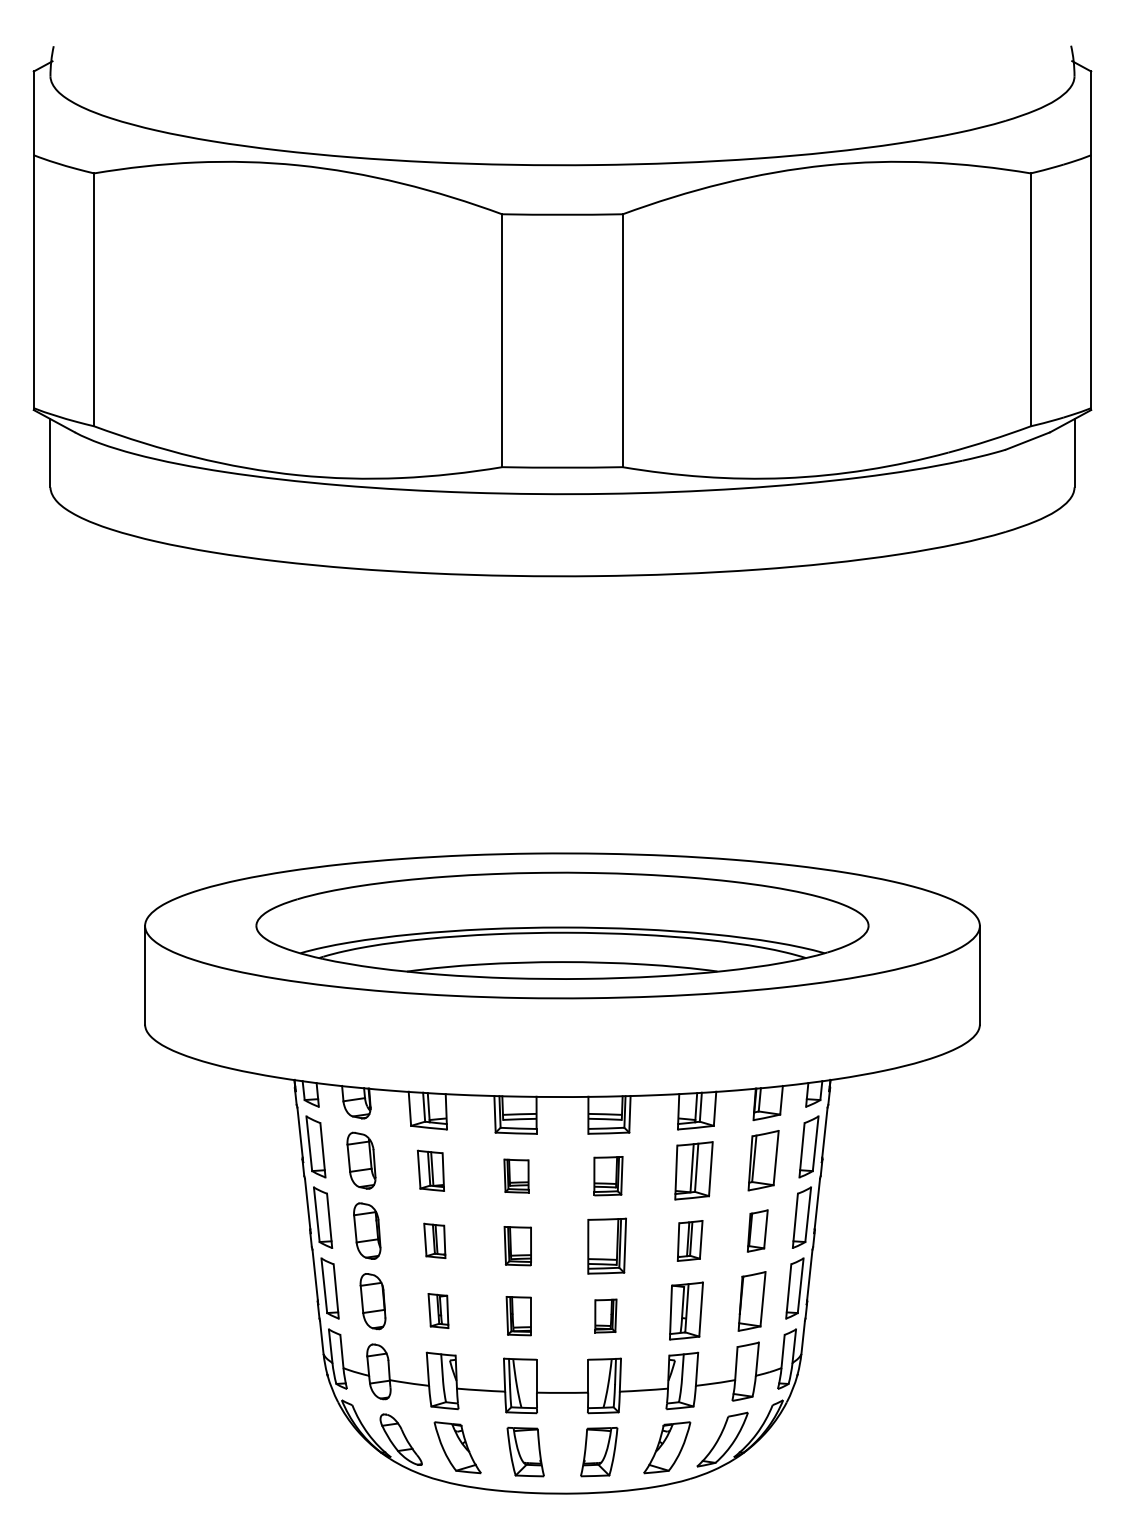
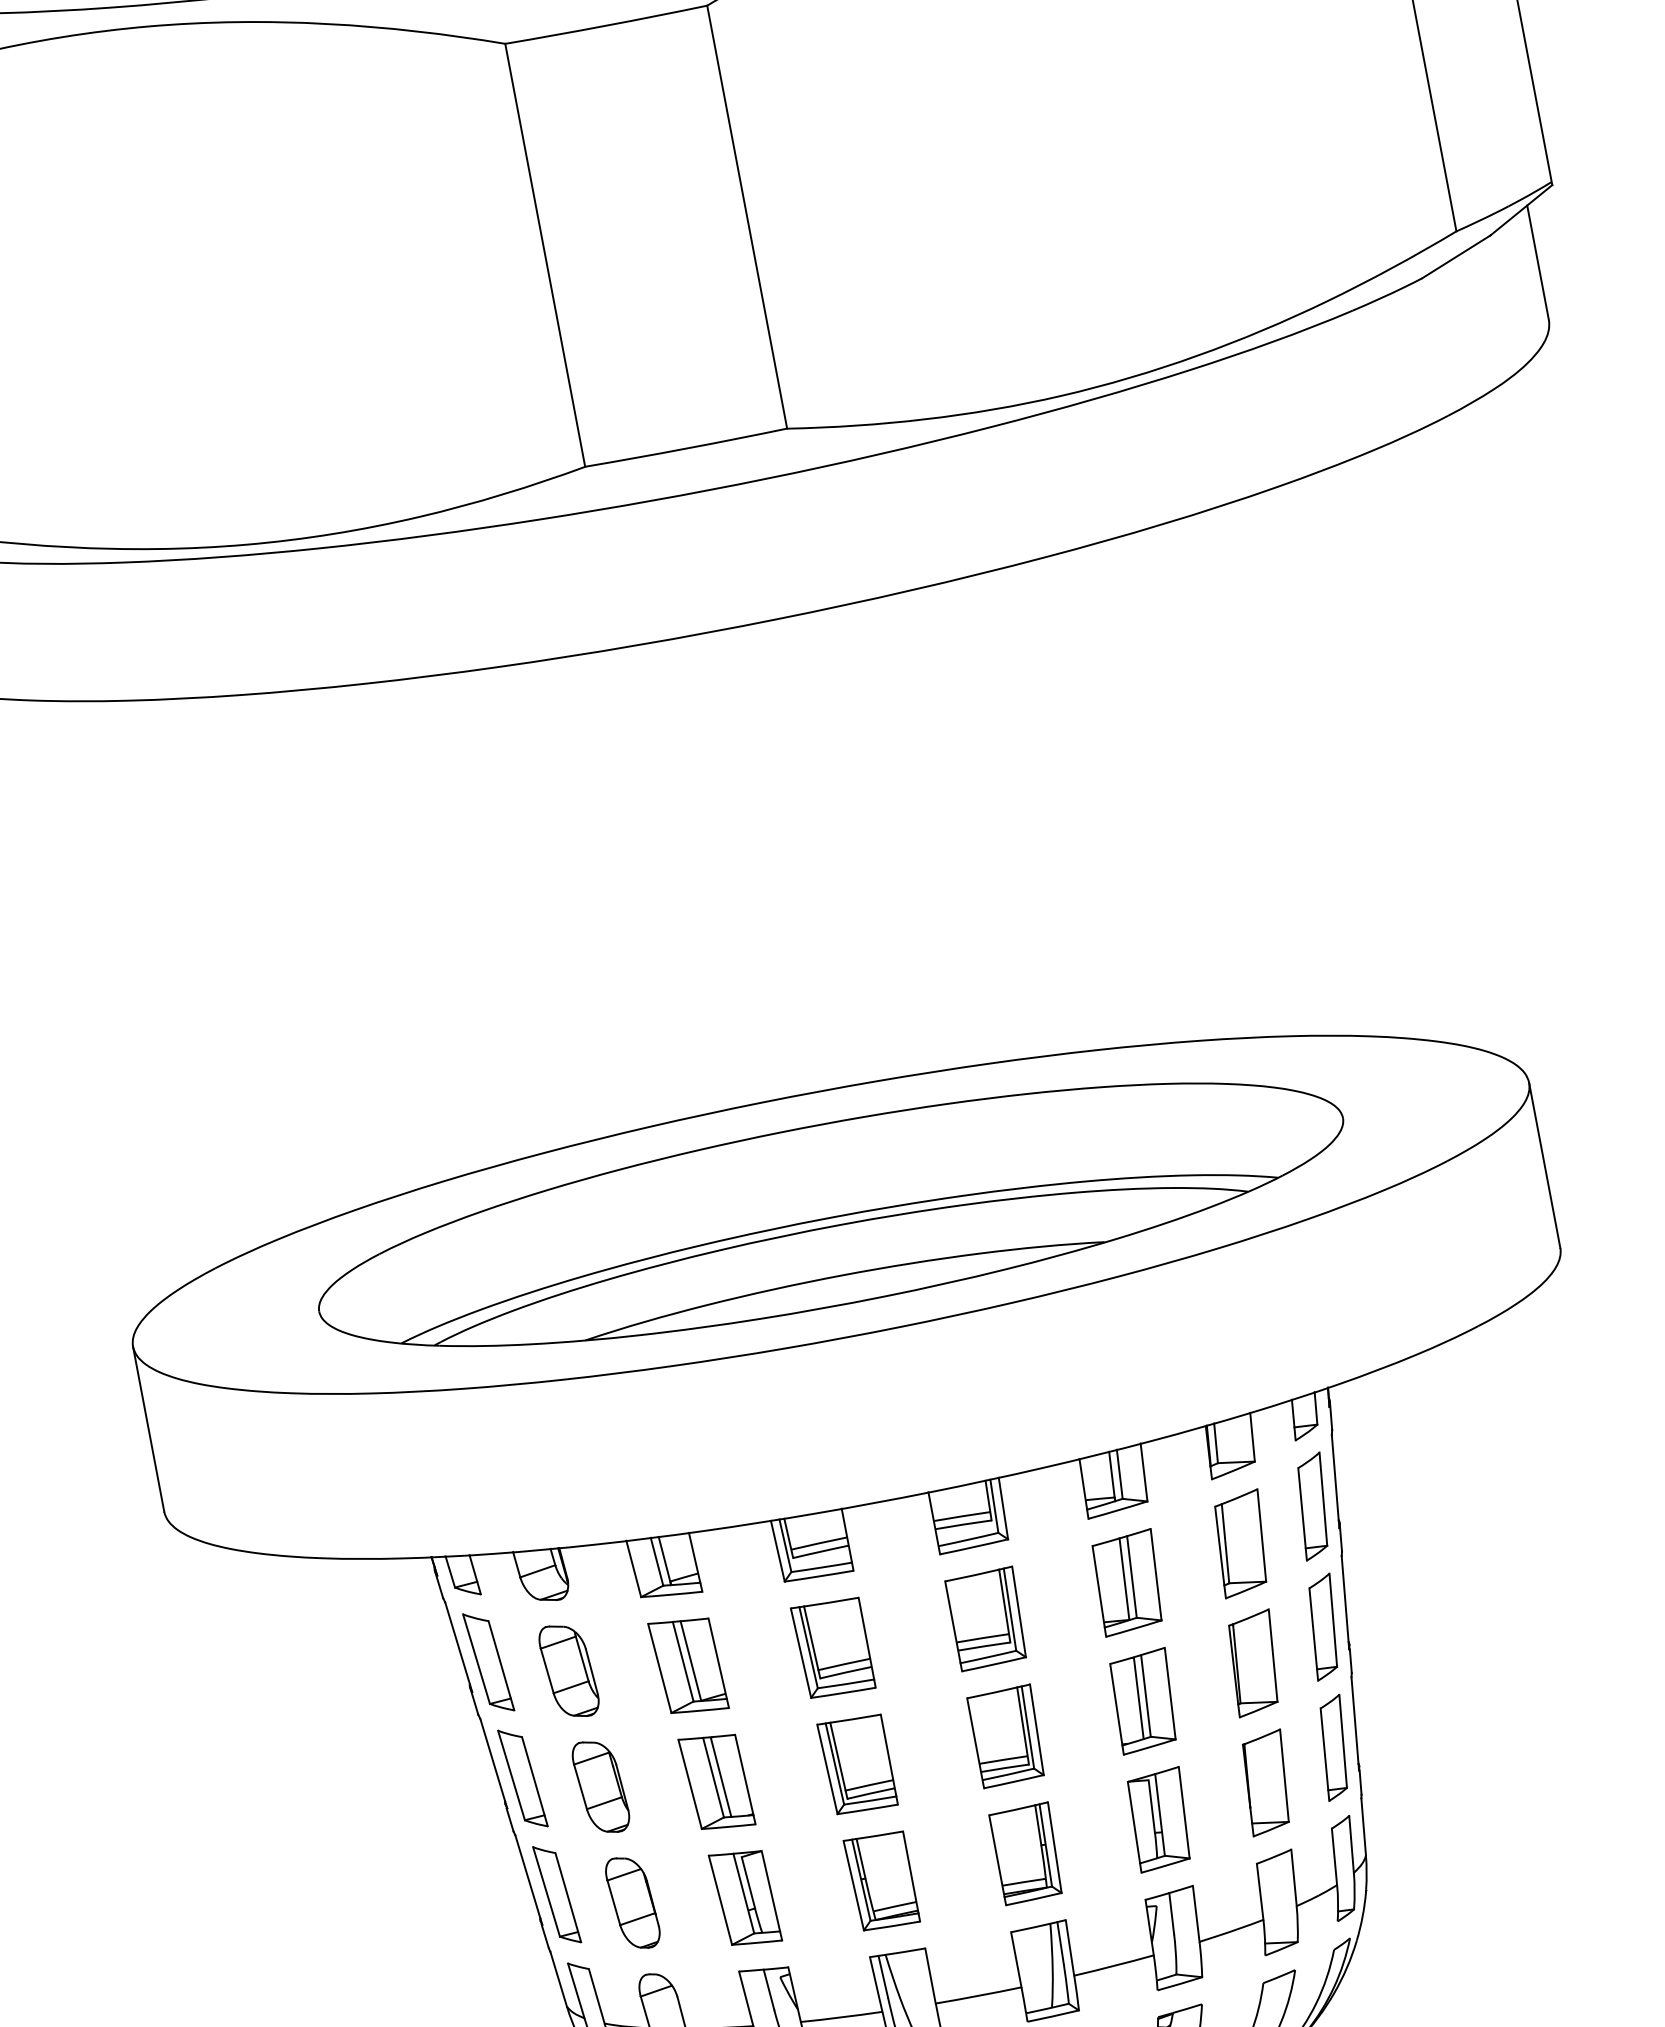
part: (430, 1170) -> (687, 1665), size x1.43
part: (516, 1175) -> (833, 1646), size x1.67
part: (608, 1175) -> (986, 1617), size x1.43
part: (757, 1230) -> (1253, 1662), size x1.43
part: (434, 1240) -> (716, 1781), size x1.67
part: (689, 1240) -> (1142, 1700), size x1.43
part: (517, 1245) -> (856, 1763), size x1.43
part: (438, 1310) -> (745, 1897), size x1.67
part: (518, 1315) -> (880, 1880), size x1.43
part: (605, 1315) -> (1026, 1852), size x1.67

